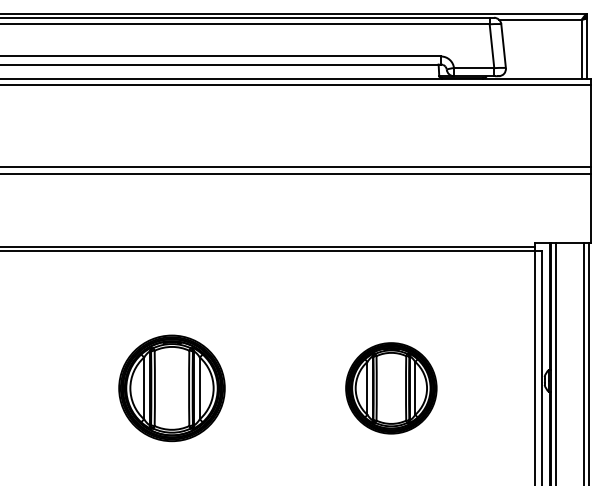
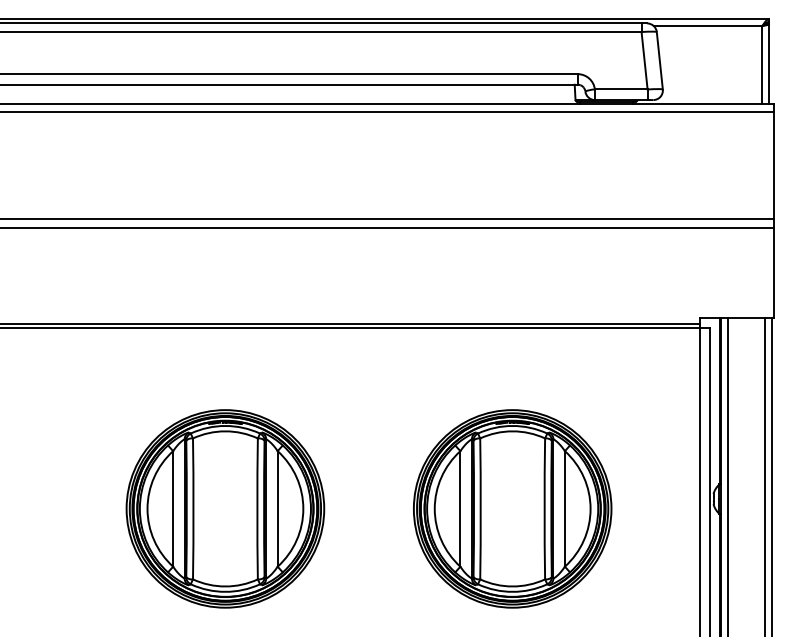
part: (172, 388) -> (225, 508), size x1.43
part: (391, 388) -> (512, 508), size x1.67

